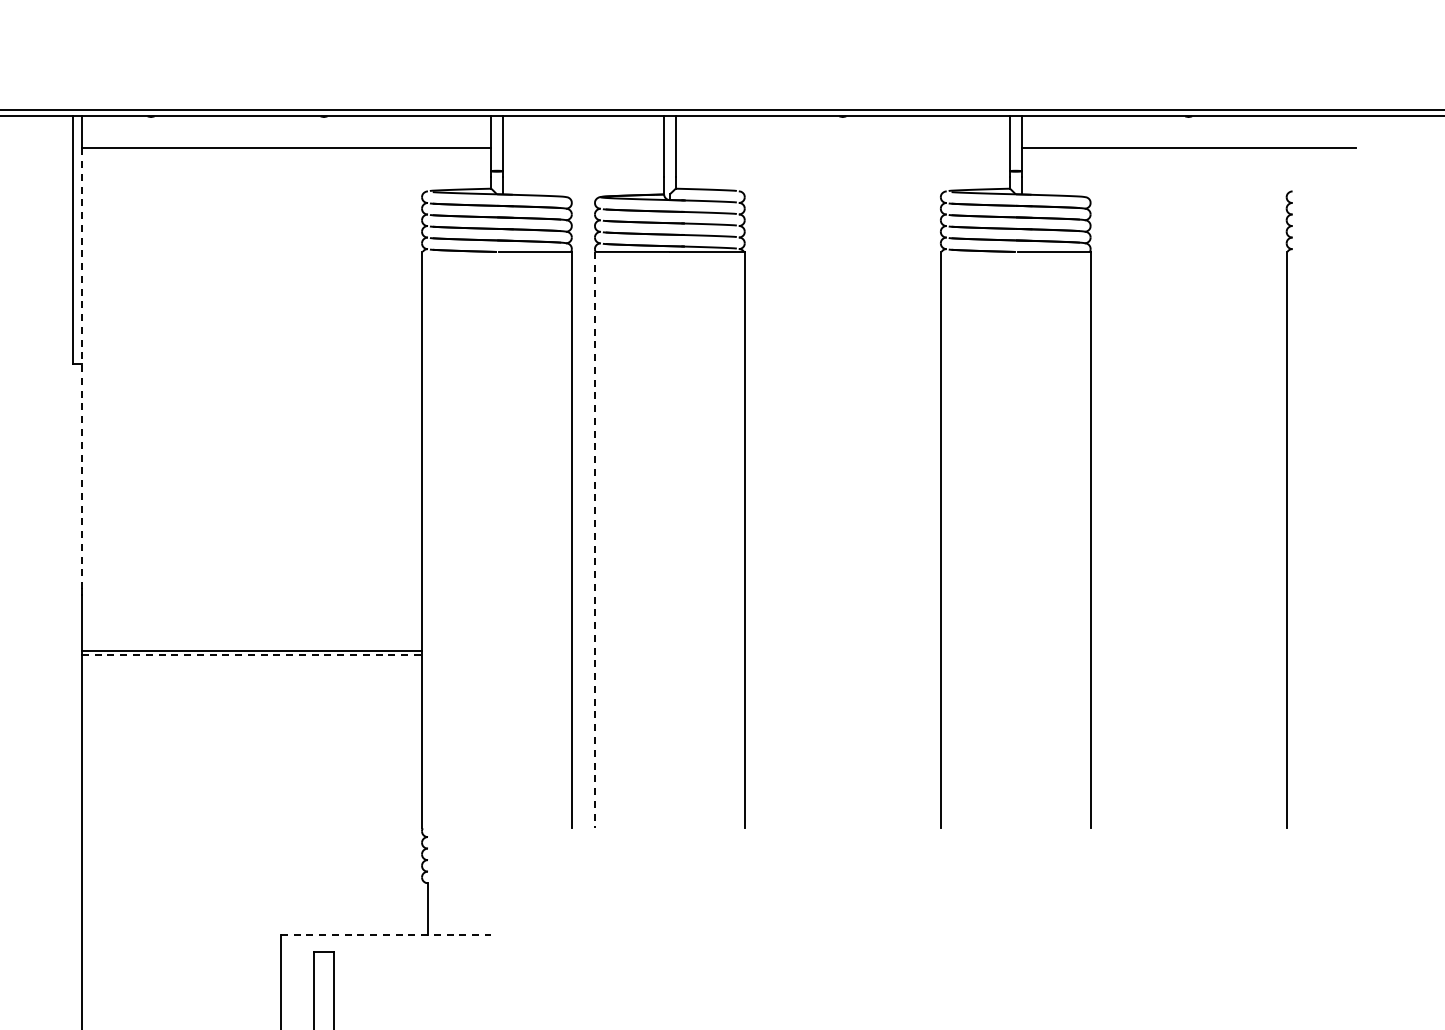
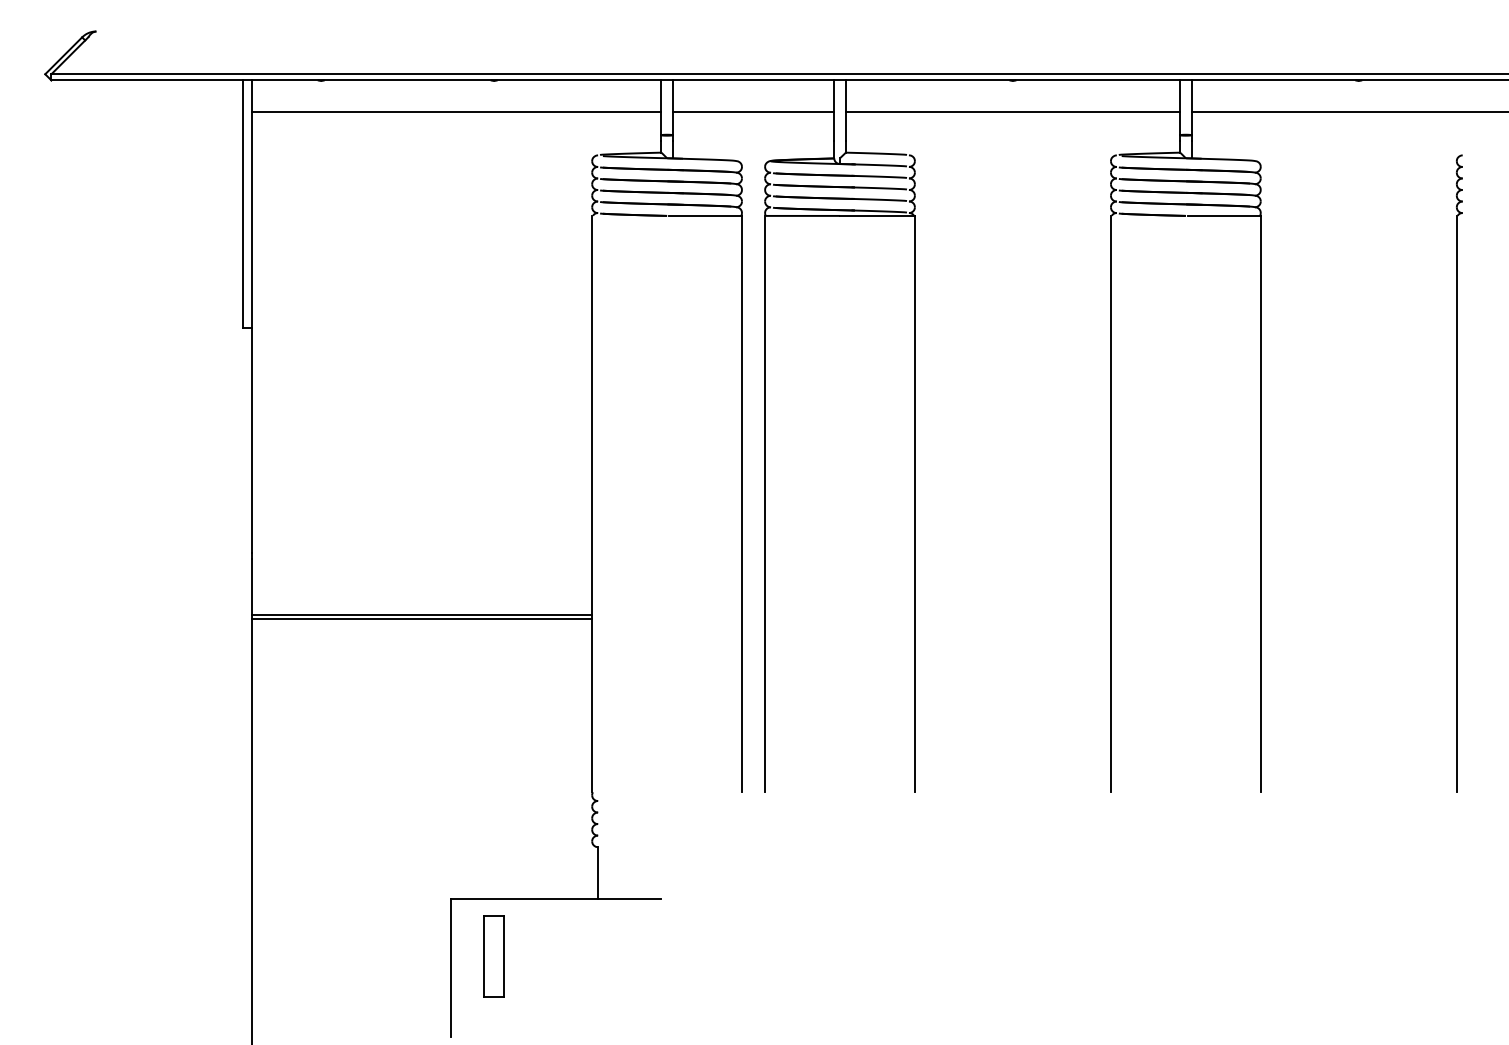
line: (583, 148) -> (753, 112), added
line: (842, 148) -> (1012, 112), added
line: (82, 368) -> (252, 332), dashed -> solid
line: (595, 540) -> (765, 504), dashed -> solid
line: (252, 655) -> (422, 619), dashed -> solid
line: (386, 934) -> (556, 898), dashed -> solid

